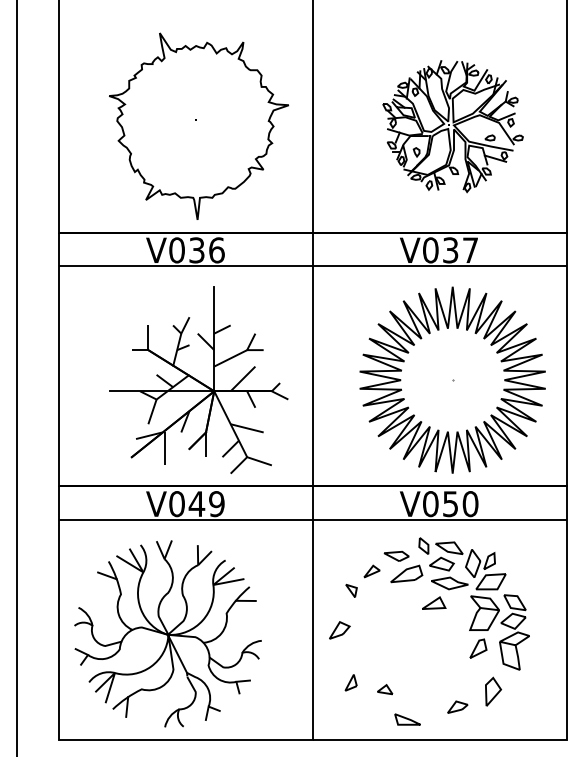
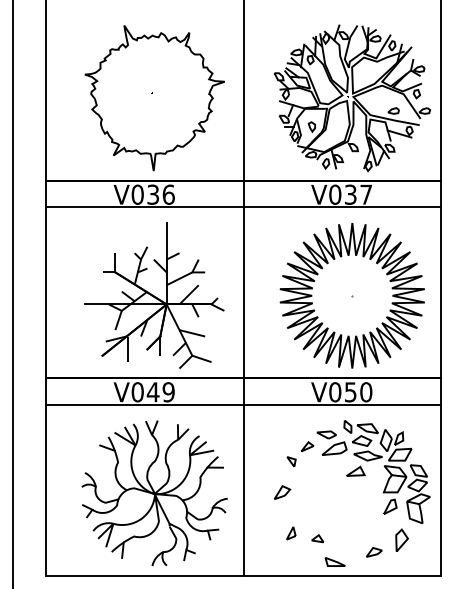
part: (452, 126) -> (352, 98), size x1.43
part: (429, 609) -> (352, 476), moved
part: (167, 634) -> (154, 493), moved

